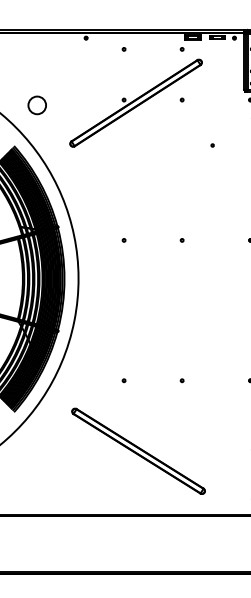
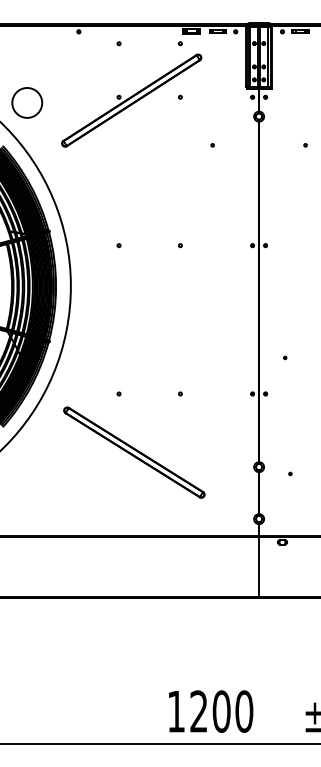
circle: (36, 104) -> (26, 102), size x1.6
part: (138, 451) -> (134, 452), moved

